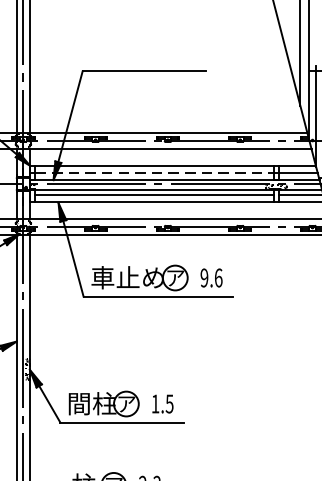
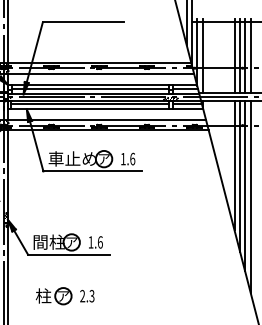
line: (154, 172) -> (90, 89), dashed -> solid
text: (203, 277) -> (122, 158), 9.6 -> 1.6
text: (168, 404) -> (99, 242), 1.5 -> 1.6

